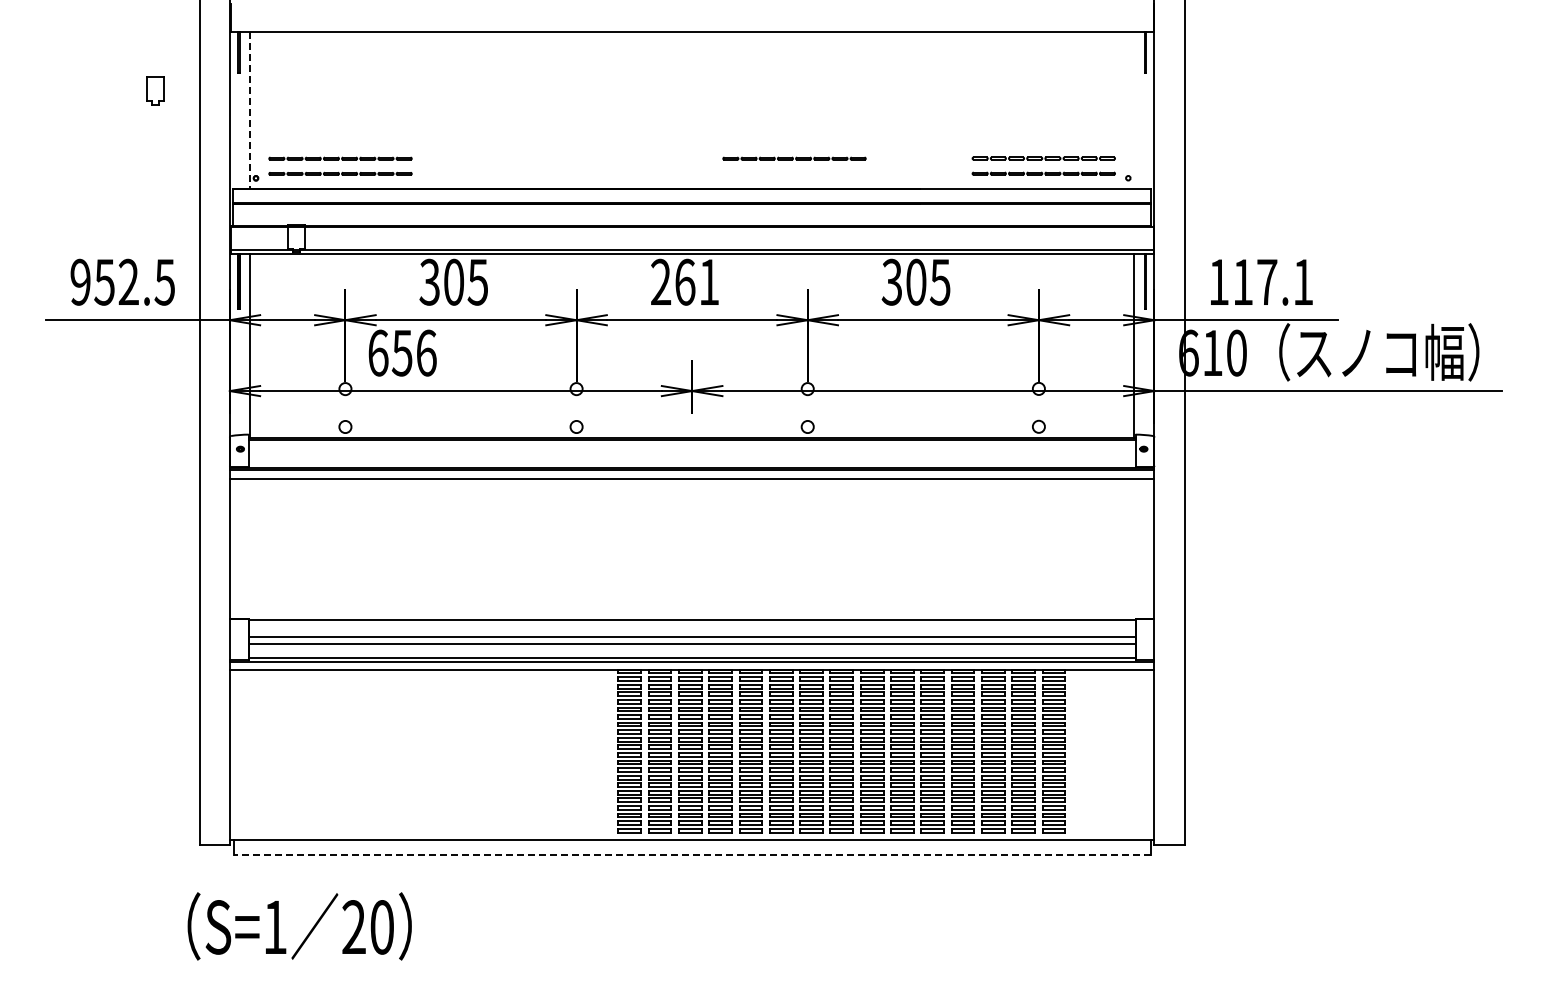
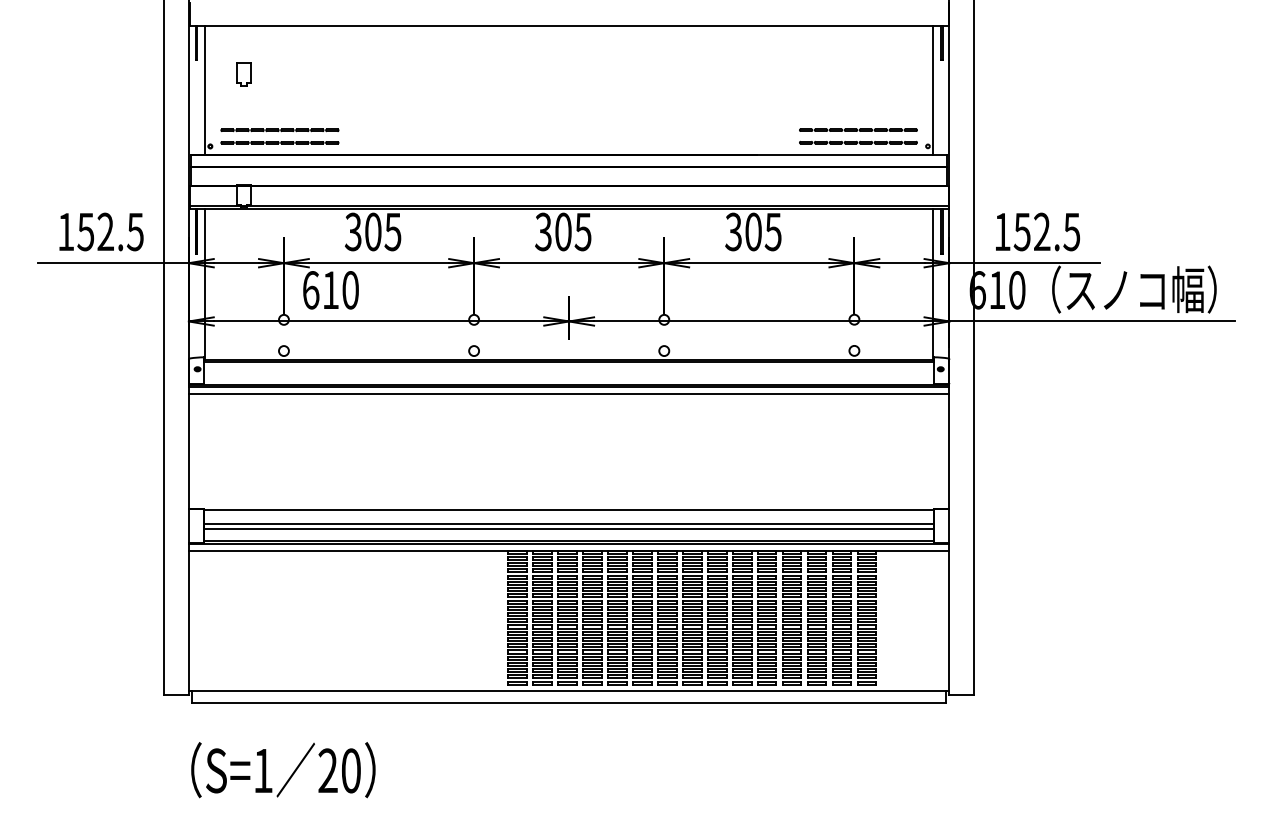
part: (155, 90) -> (243, 74), moved
line: (249, 110) -> (205, 90), dashed -> solid
line: (1134, 110) -> (933, 90), added
line: (793, 158) -> (652, 130), removed
text: (80, 281) -> (66, 231), 952.5 -> 152.5
text: (684, 281) -> (562, 231), 261 -> 305
text: (1272, 281) -> (1046, 231), 117.1 -> 152.5
text: (413, 352) -> (339, 289), 656 -> 610
line: (692, 855) -> (569, 703), dashed -> solid
text: (299, 926) -> (283, 770), moved

